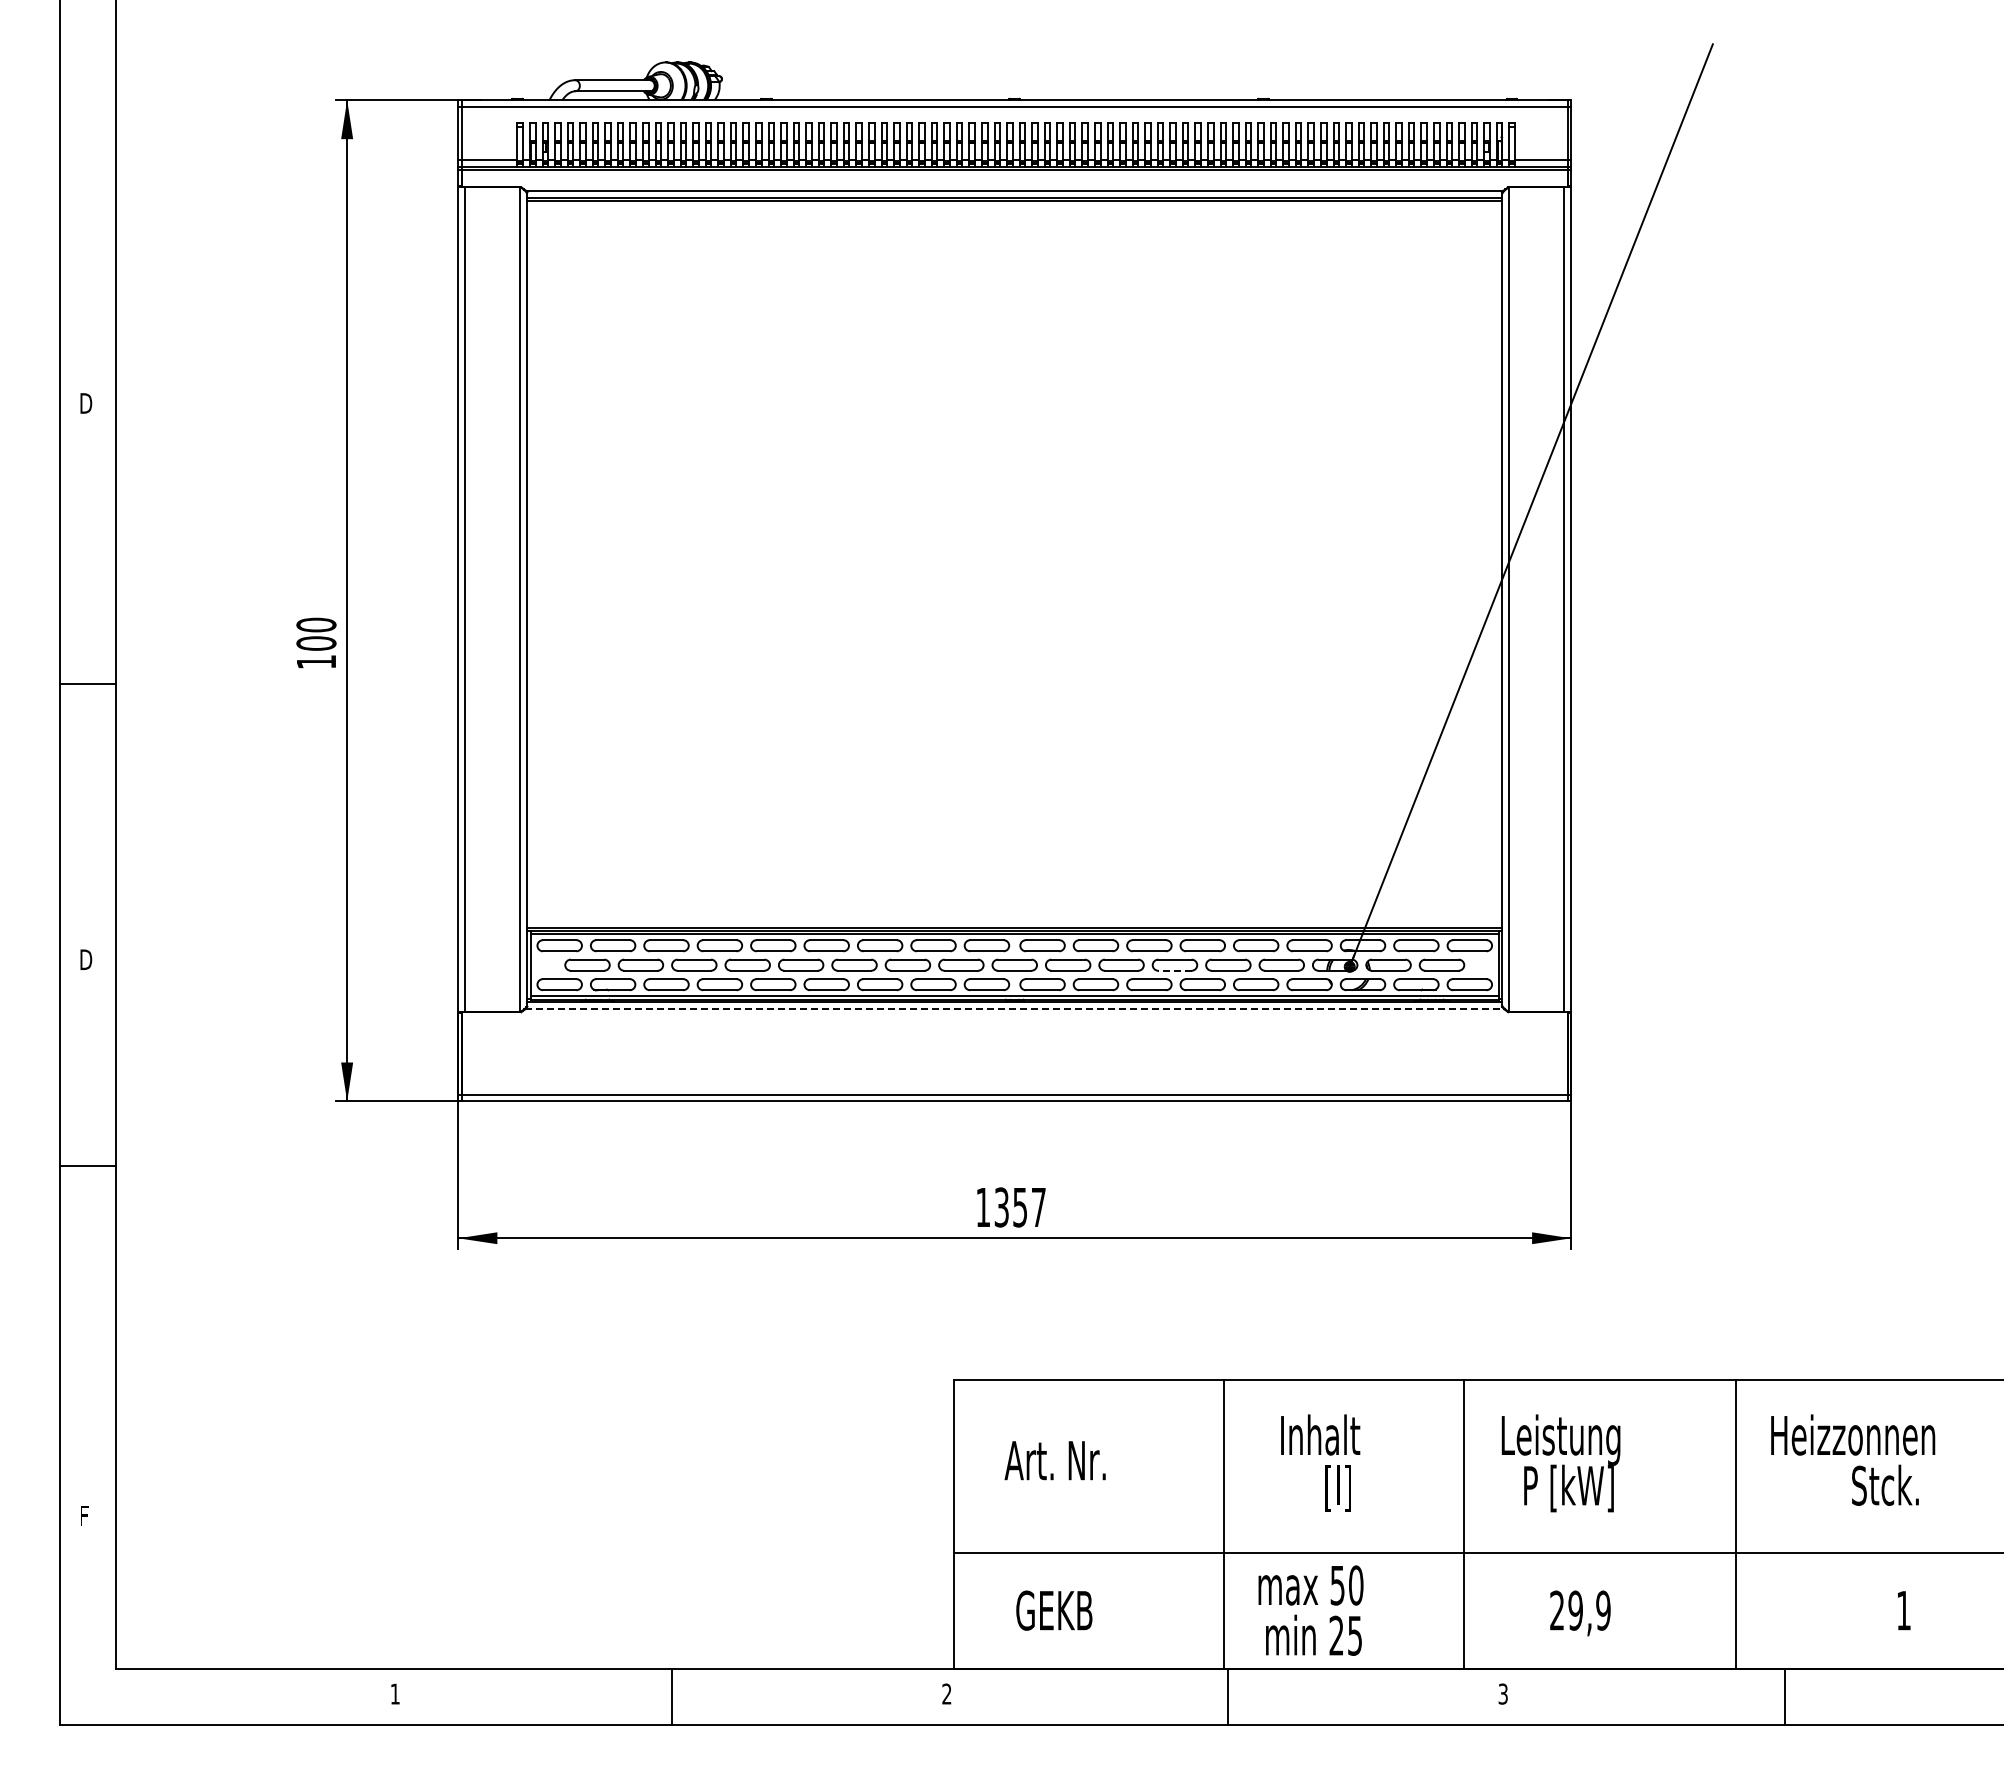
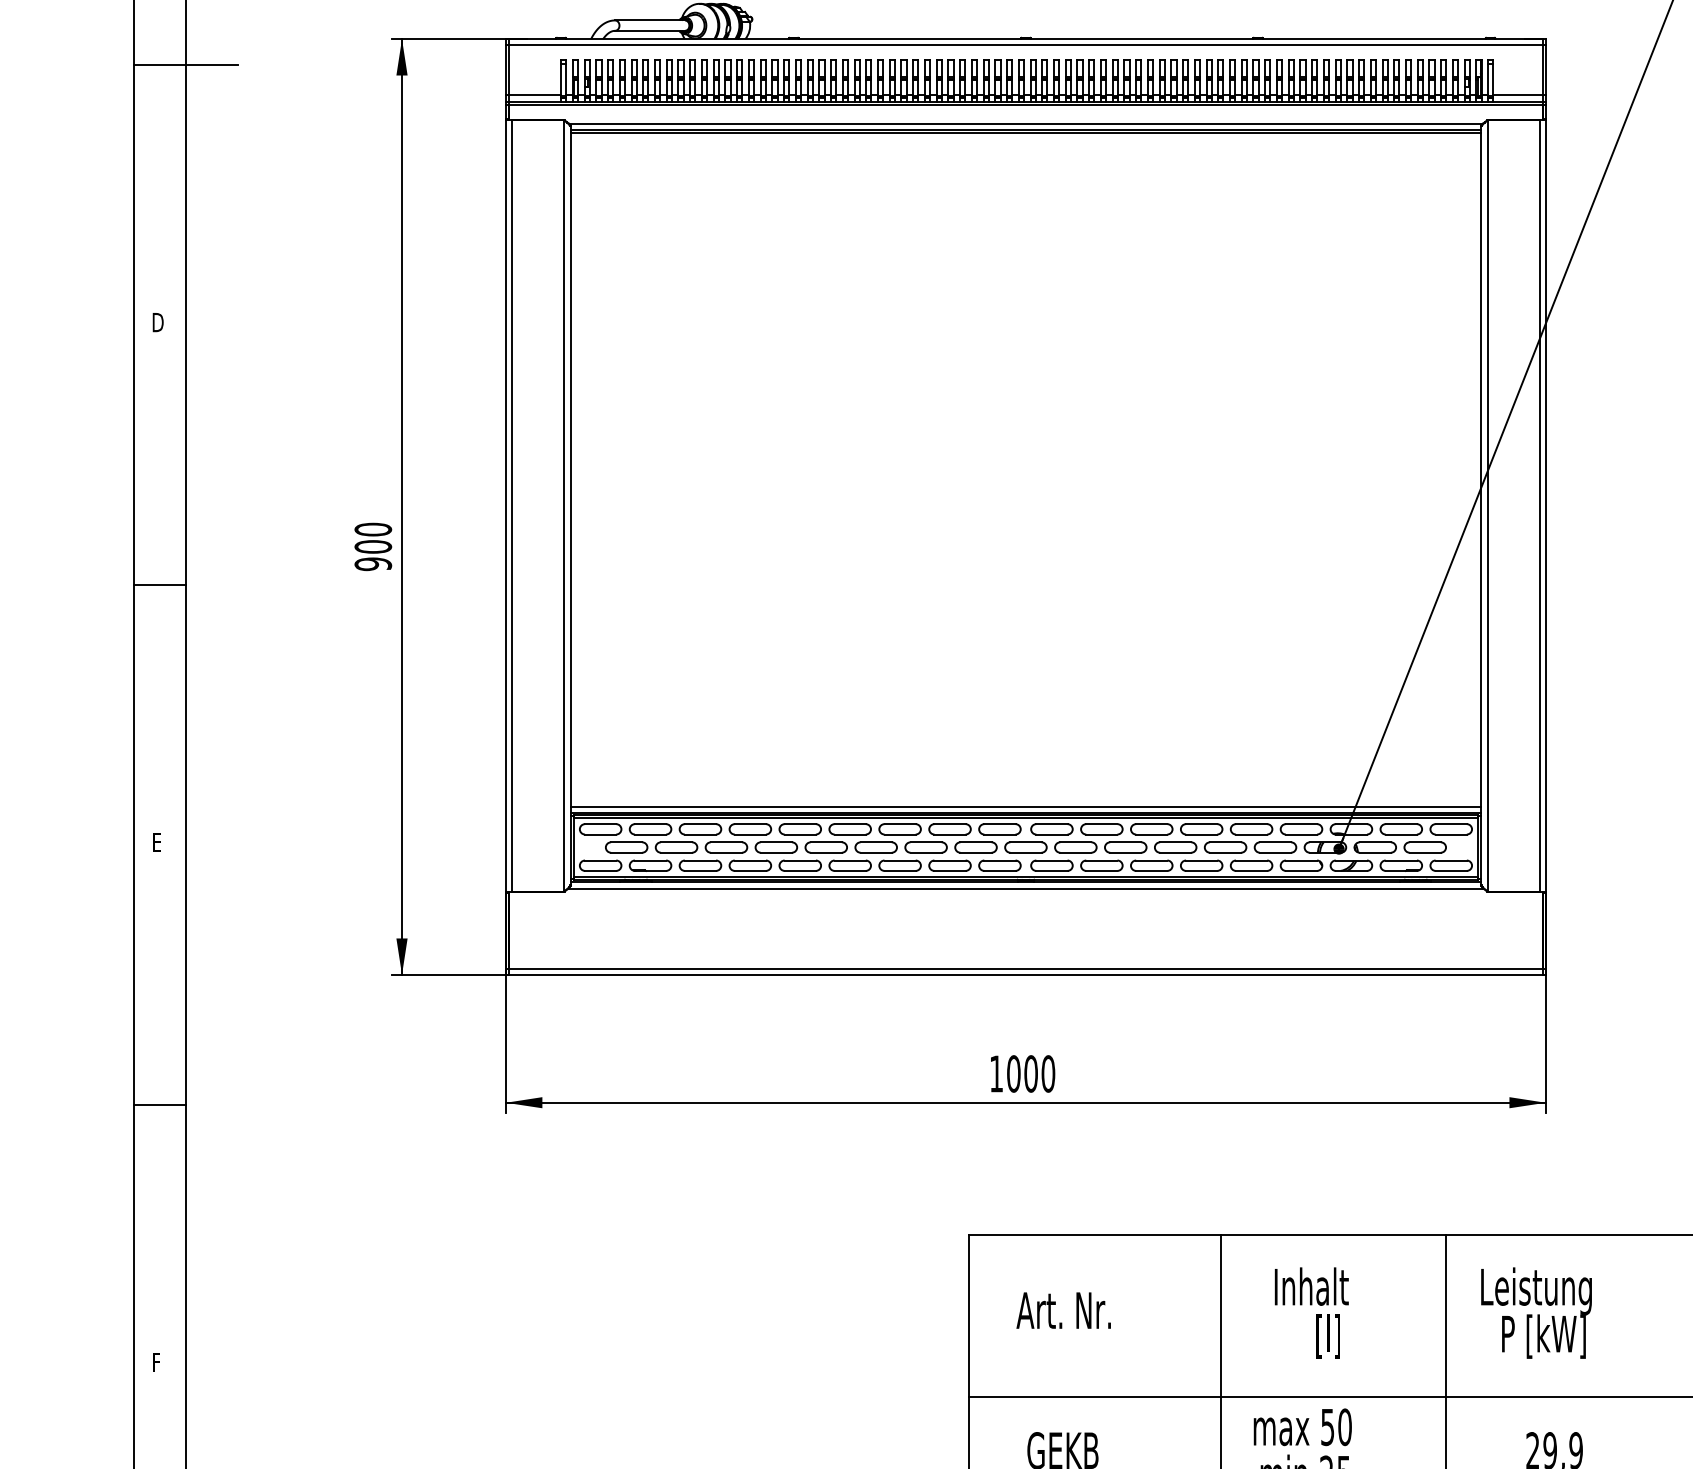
line: (115, 128) -> (185, 65), added
text: (316, 661) -> (373, 563), 100 -> 900
line: (1014, 921) -> (1025, 806), added
text: (86, 959) -> (158, 842), D -> E
line: (1174, 970) -> (1175, 852), dashed -> solid
line: (1015, 1009) -> (1026, 888), dashed -> solid
line: (87, 1165) -> (159, 1104), moved
text: (1020, 1207) -> (1031, 1073), 1357 -> 1000

